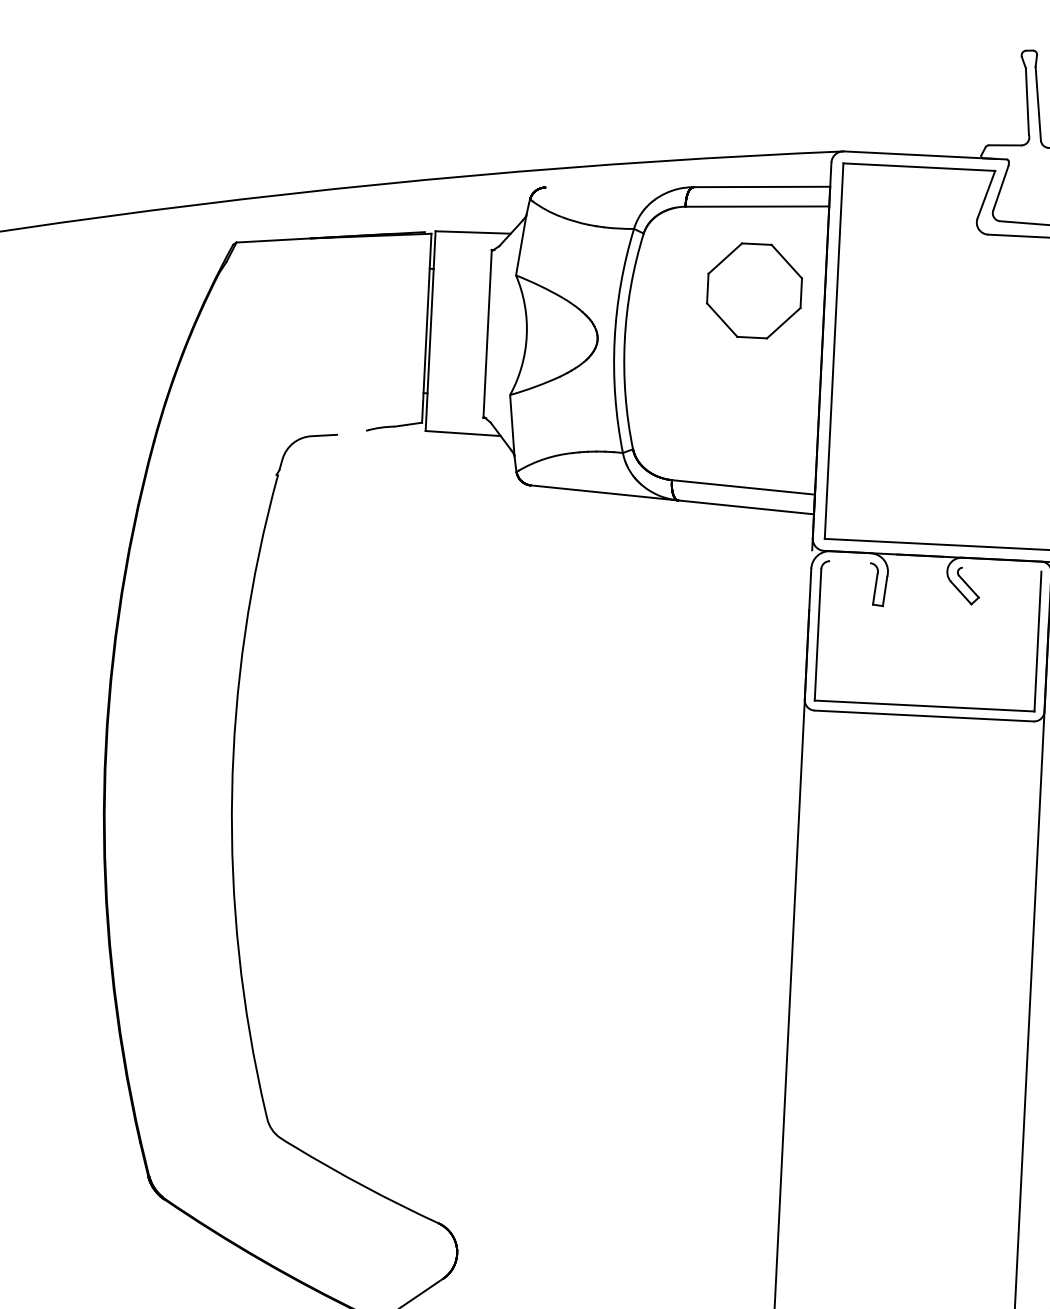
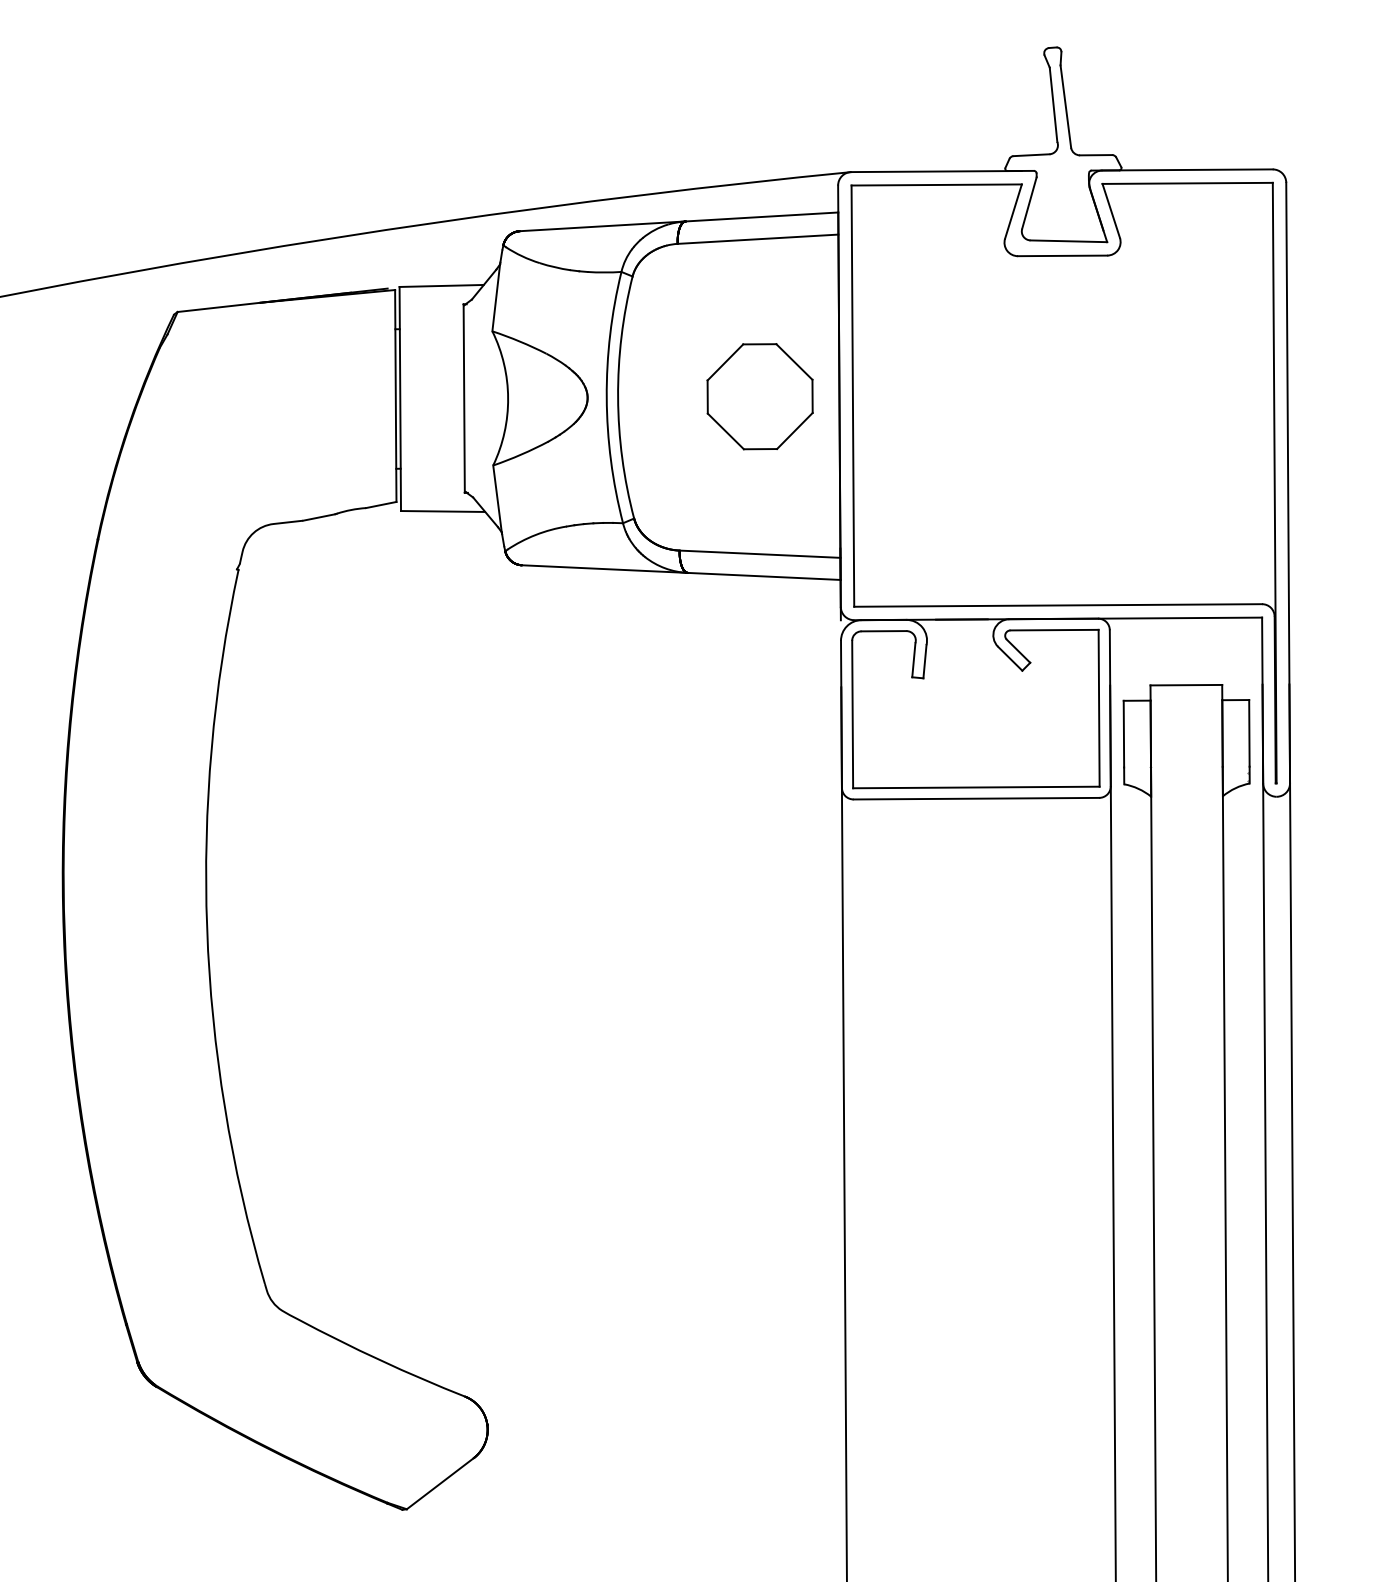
line: (619, 187) -> (602, 226), added
part: (753, 290) -> (759, 396), moved
line: (352, 432) -> (319, 517), added
line: (849, 562) -> (883, 631), added
line: (1002, 569) -> (1054, 629), added

